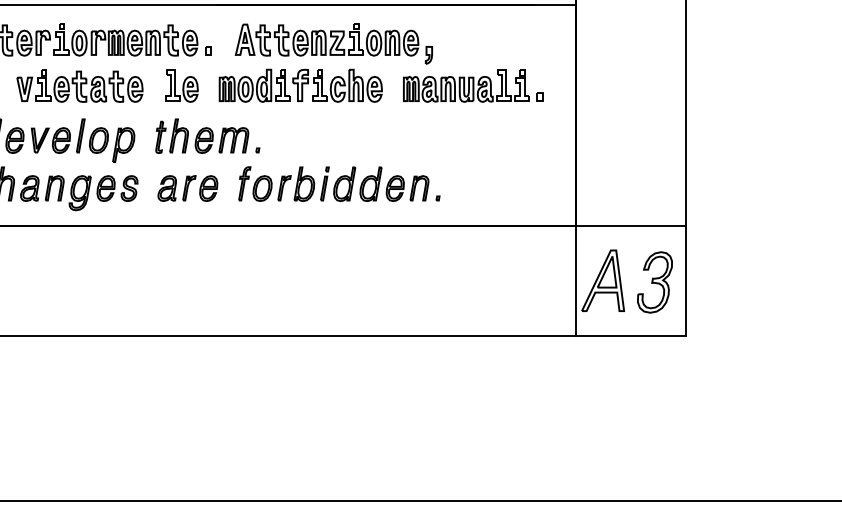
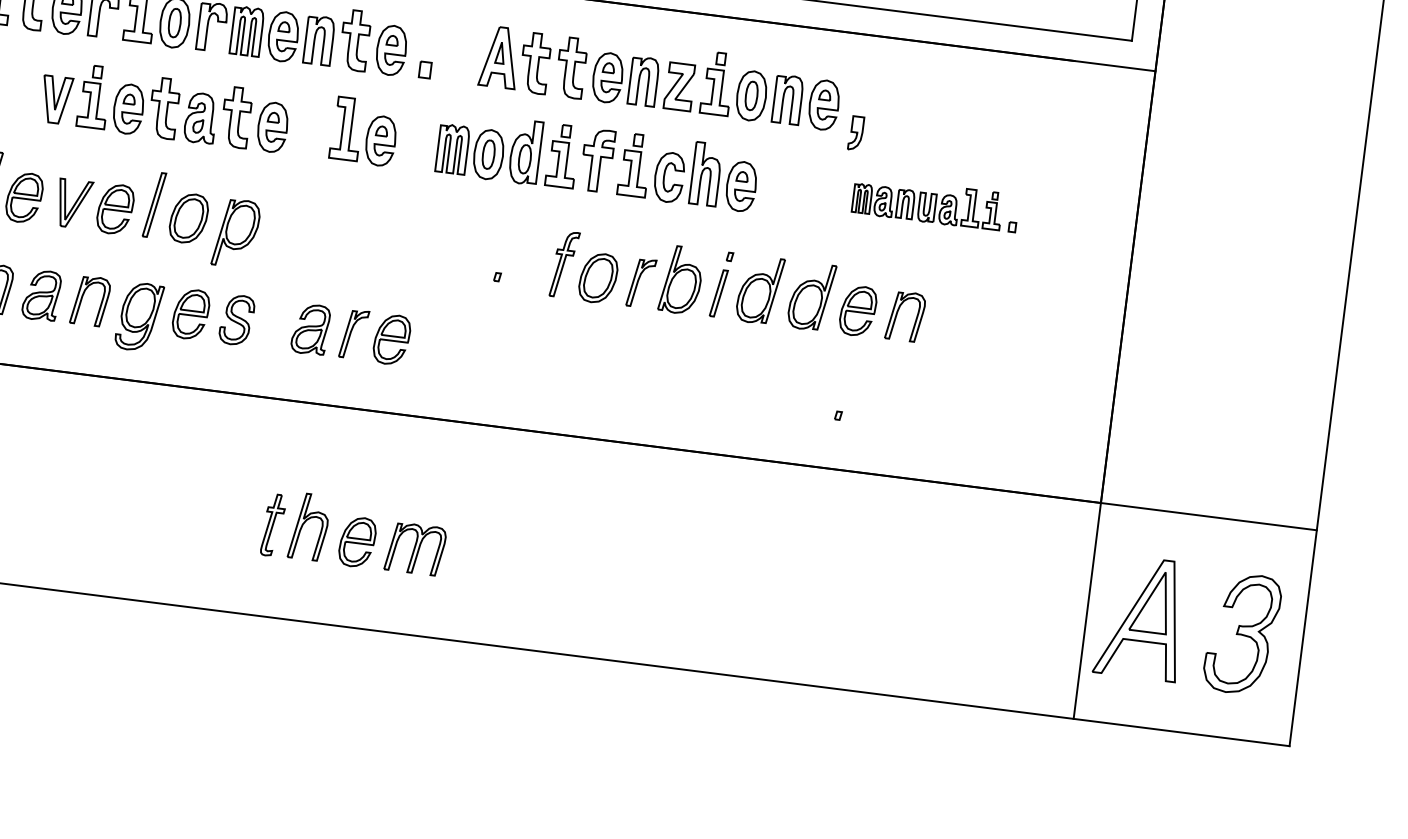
part: (473, 85) -> (935, 203), size x0.6
part: (202, 135) -> (355, 531), moved
part: (333, 183) -> (738, 285), moved

